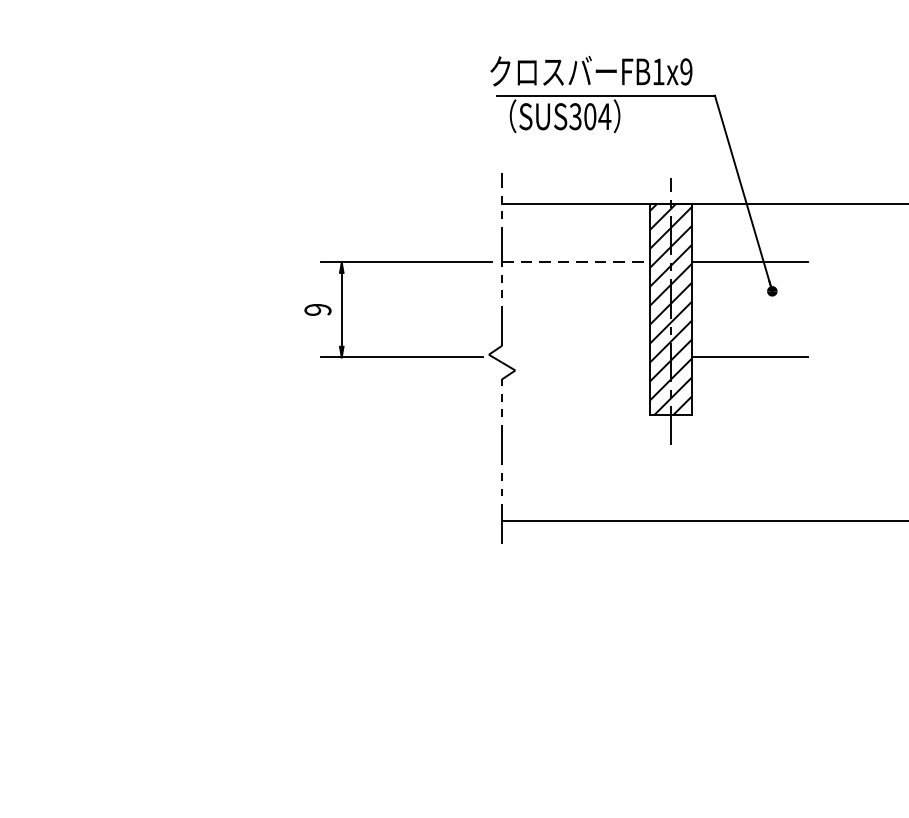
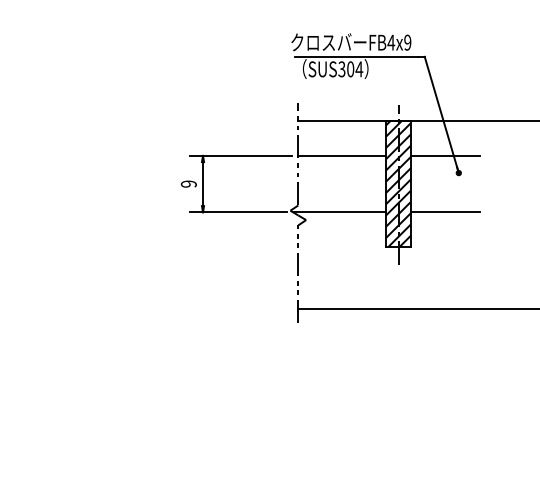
text: (658, 71) -> (391, 42), FB1x9 -> FB4x9
line: (576, 261) -> (342, 155), dashed -> solid
line: (571, 357) -> (339, 212), added

